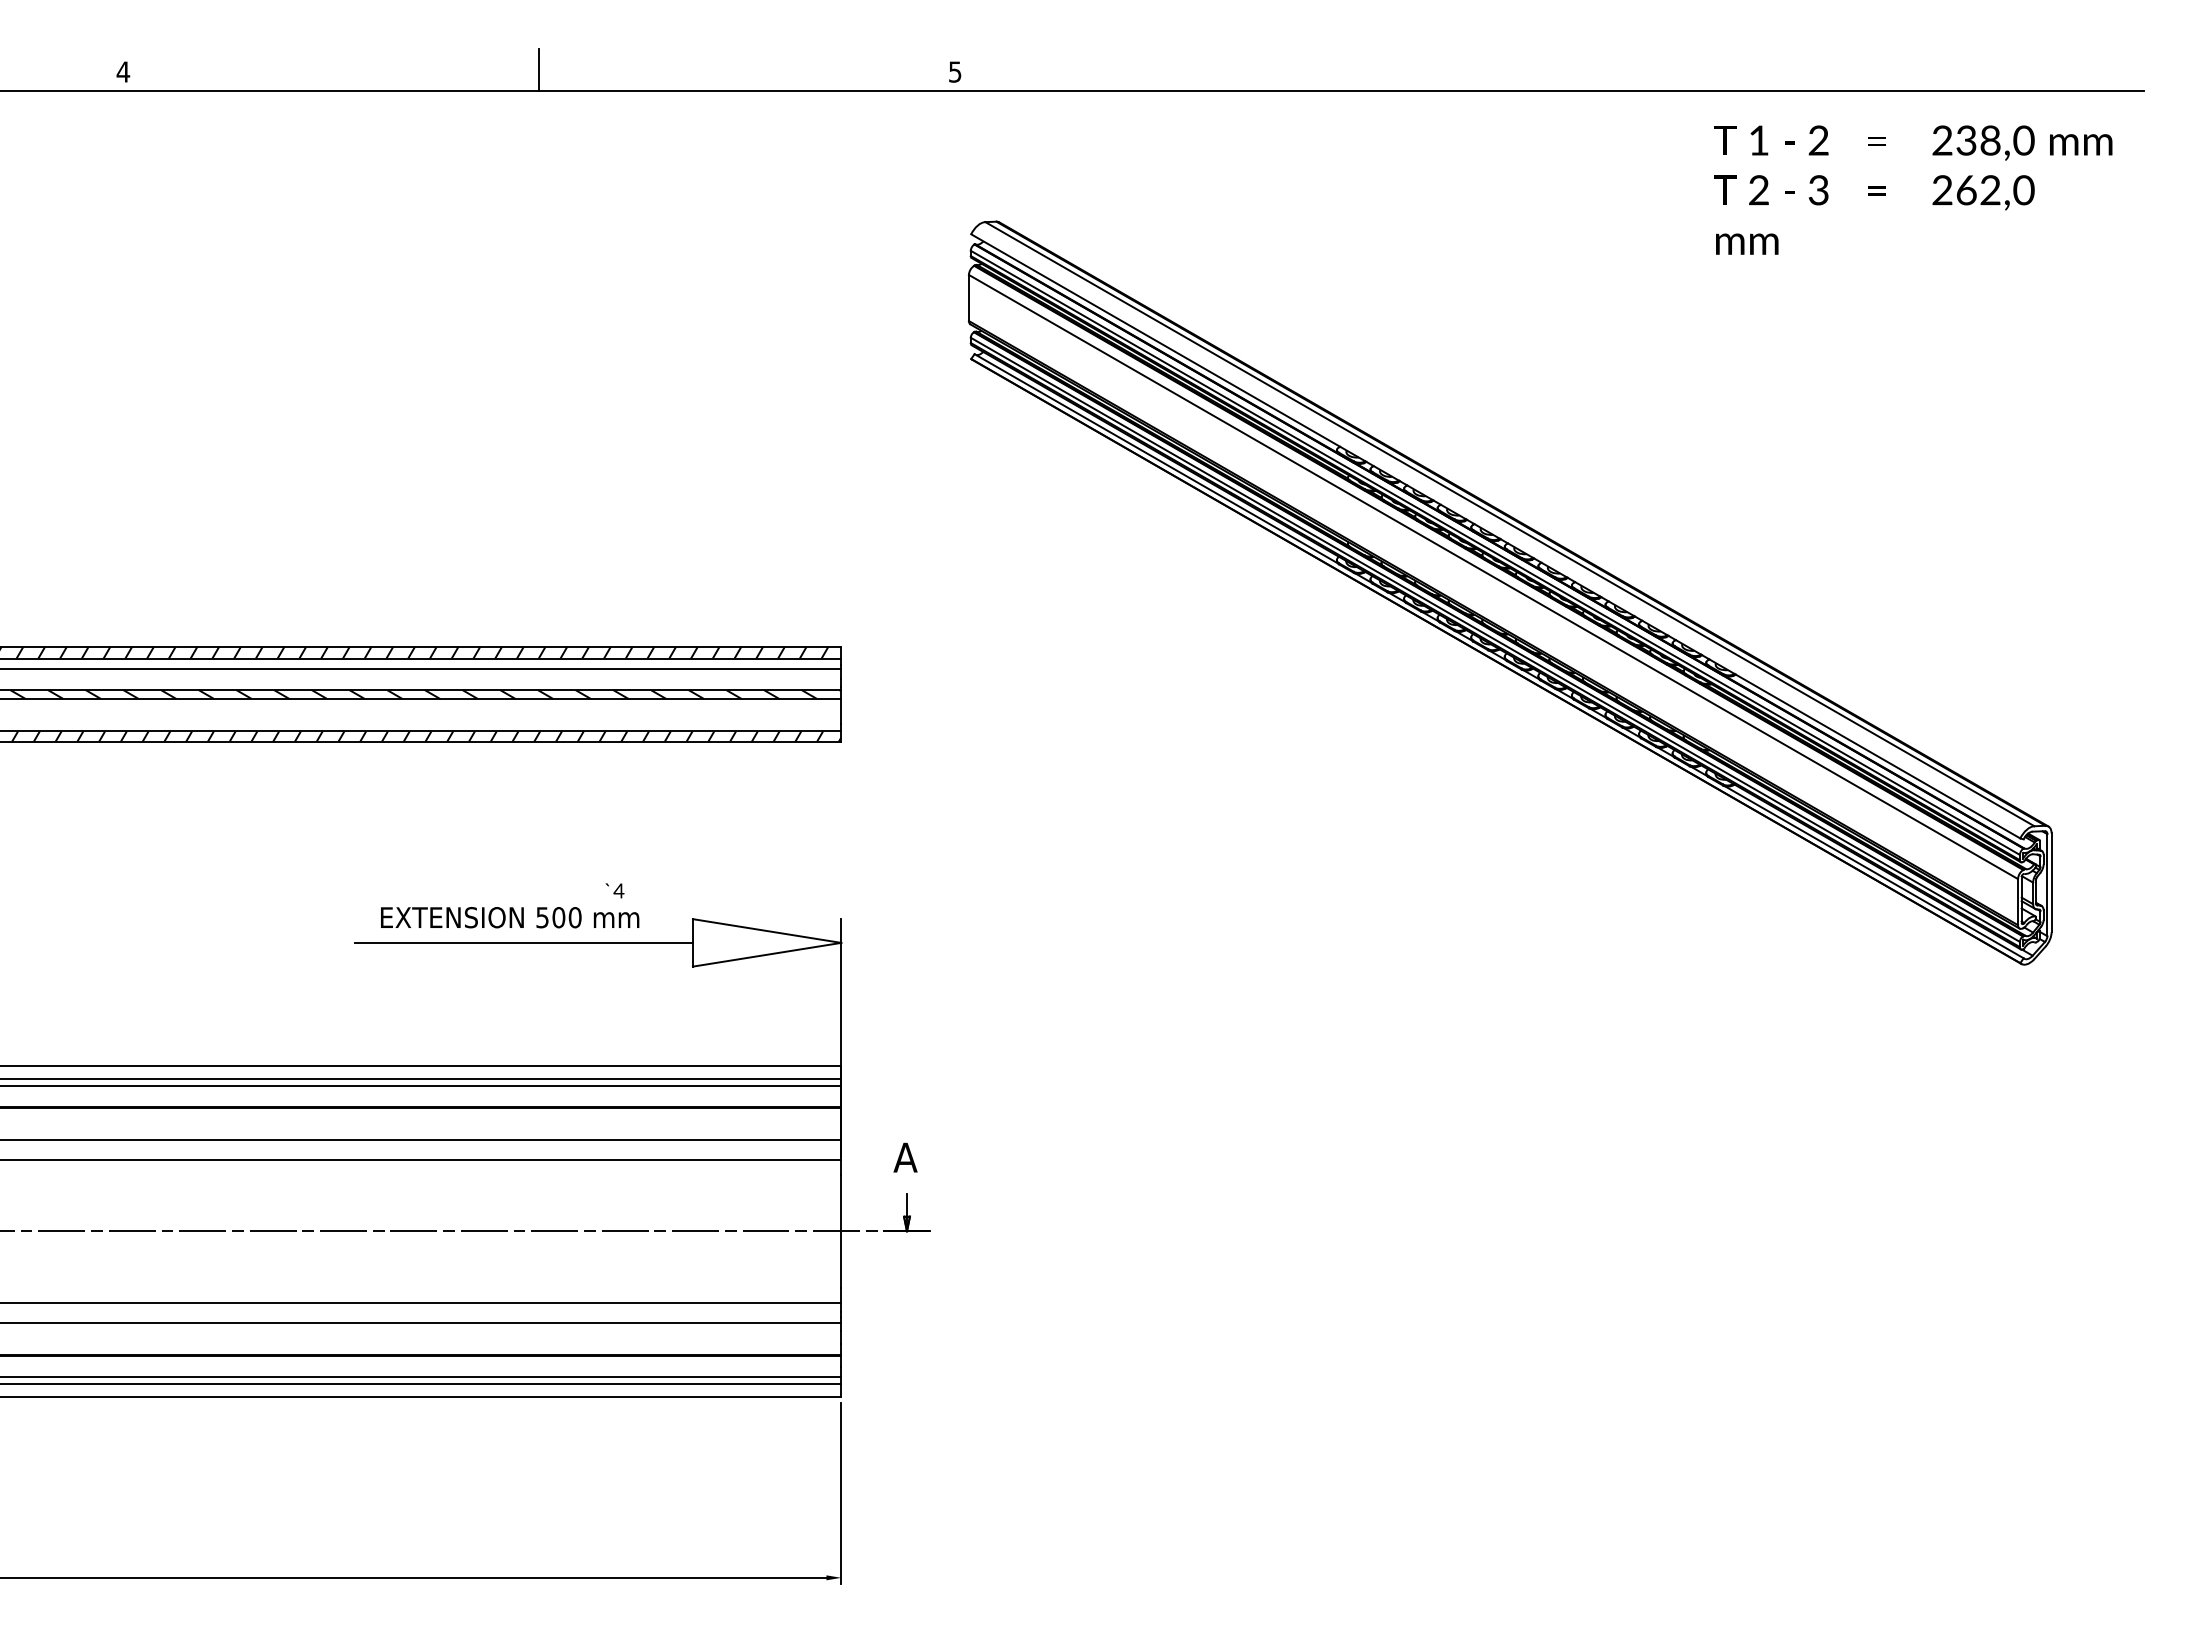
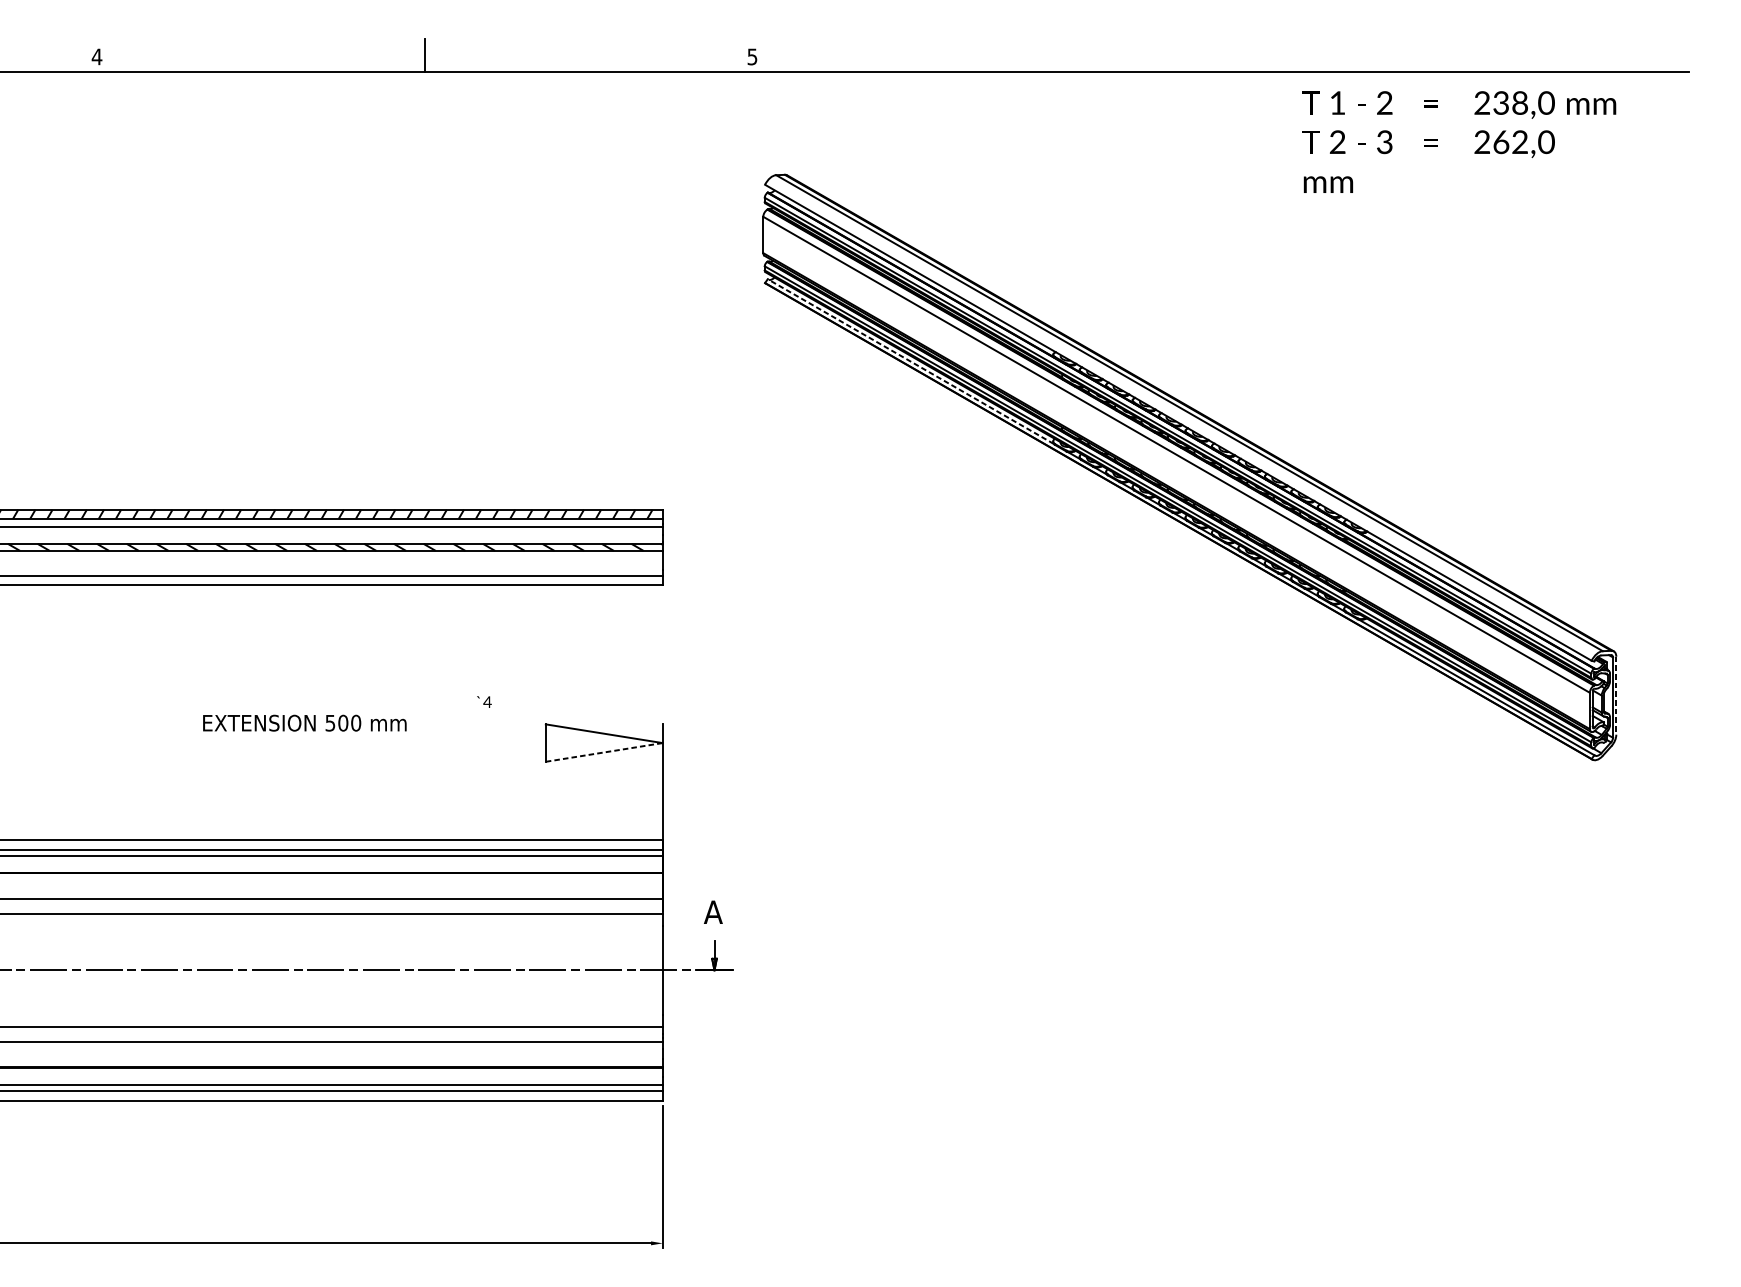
text: (1913, 189) -> (1459, 141), moved
line: (1156, 458) -> (911, 361), solid -> dashed
hatch: (426, 736) -> (335, 580), removed
line: (2051, 883) -> (1616, 696), solid -> dashed
text: (510, 917) -> (305, 723), moved
line: (523, 942) -> (412, 742), removed
line: (767, 954) -> (604, 752), solid -> dashed

